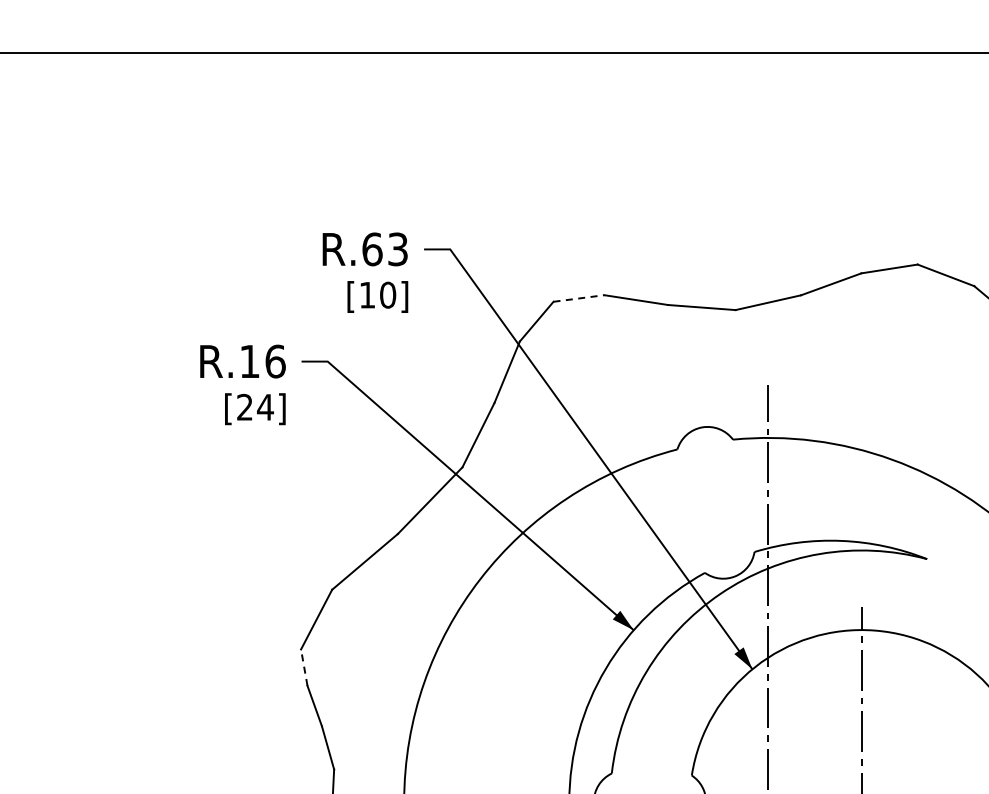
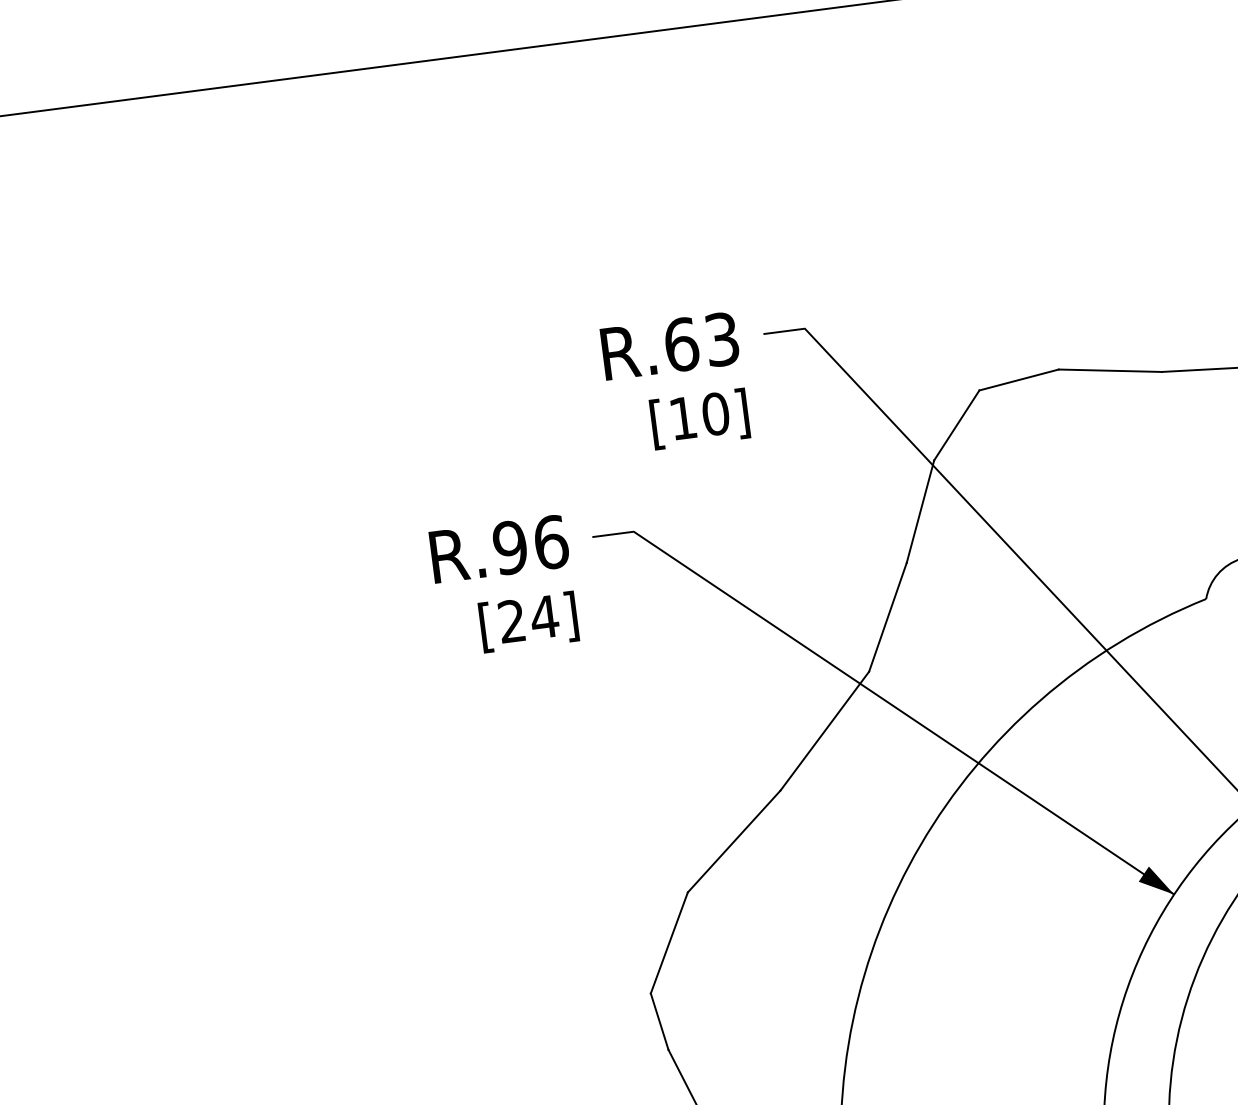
line: (578, 298) -> (1018, 380), dashed -> solid
text: (249, 361) -> (509, 547), R.16 -> R.96
line: (304, 667) -> (659, 1021), dashed -> solid

